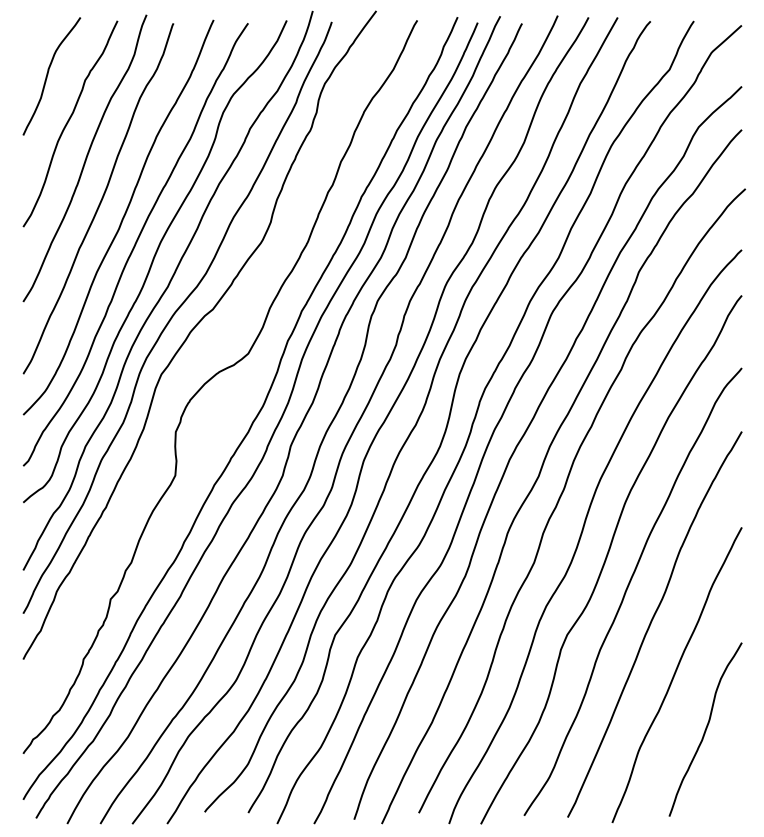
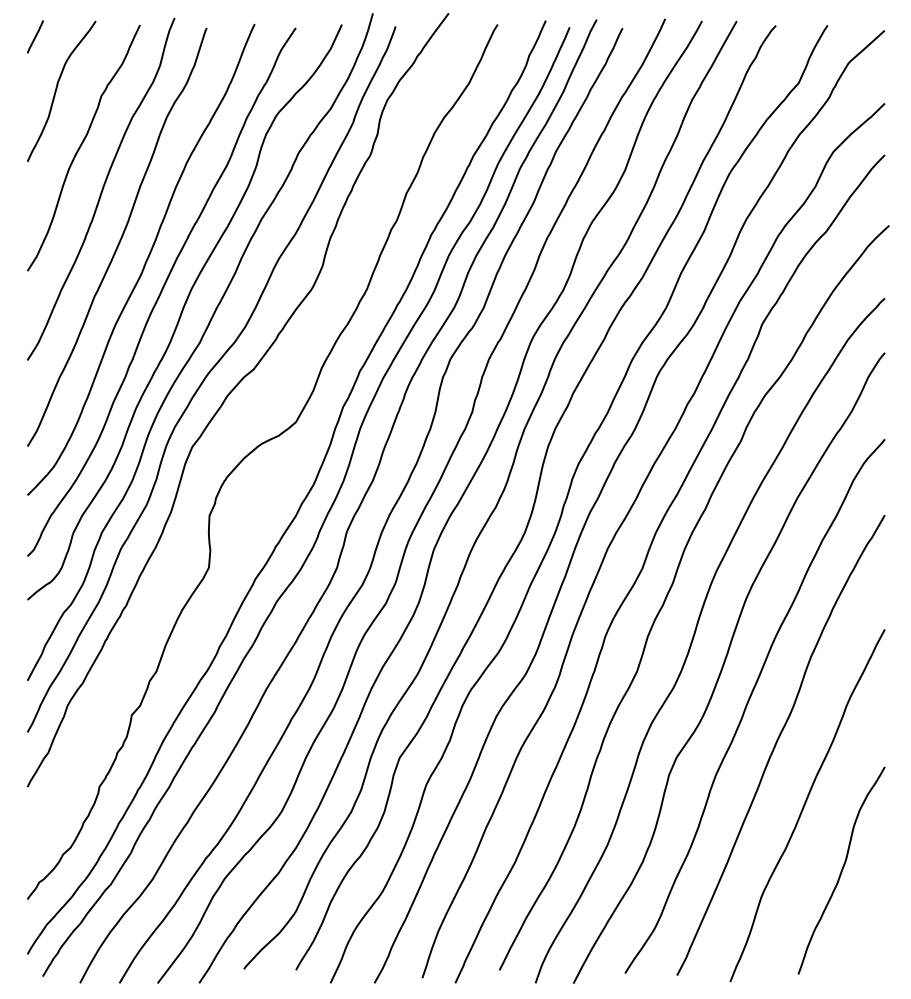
line: (29, 30) -> (34, 36), added

